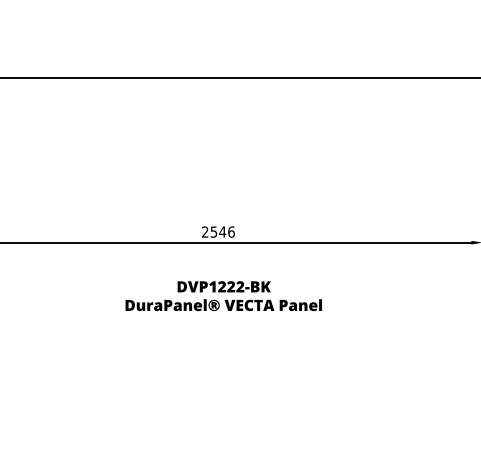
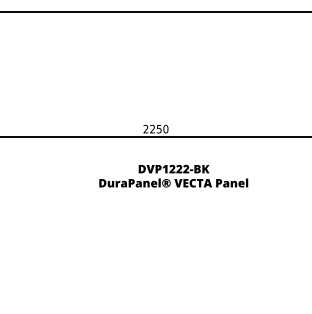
text: (222, 231) -> (159, 128), 2546 -> 2250
text: (223, 296) -> (173, 176), moved

